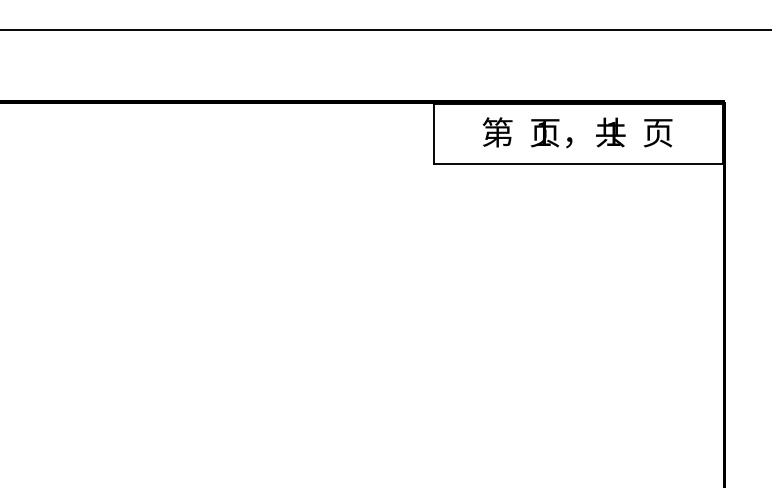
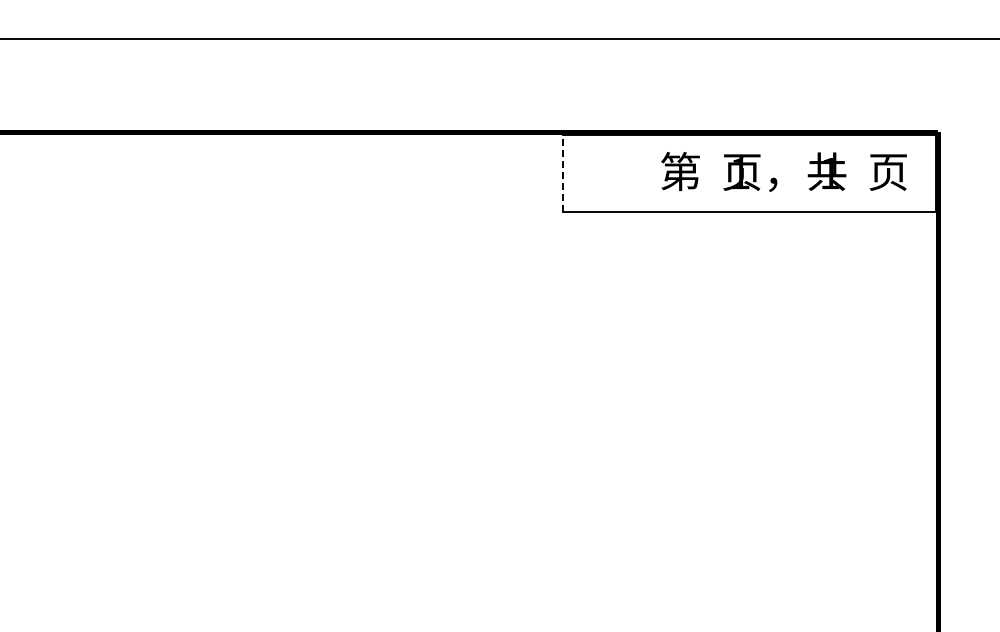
text: (577, 132) -> (783, 171), moved
line: (434, 133) -> (562, 173), solid -> dashed

